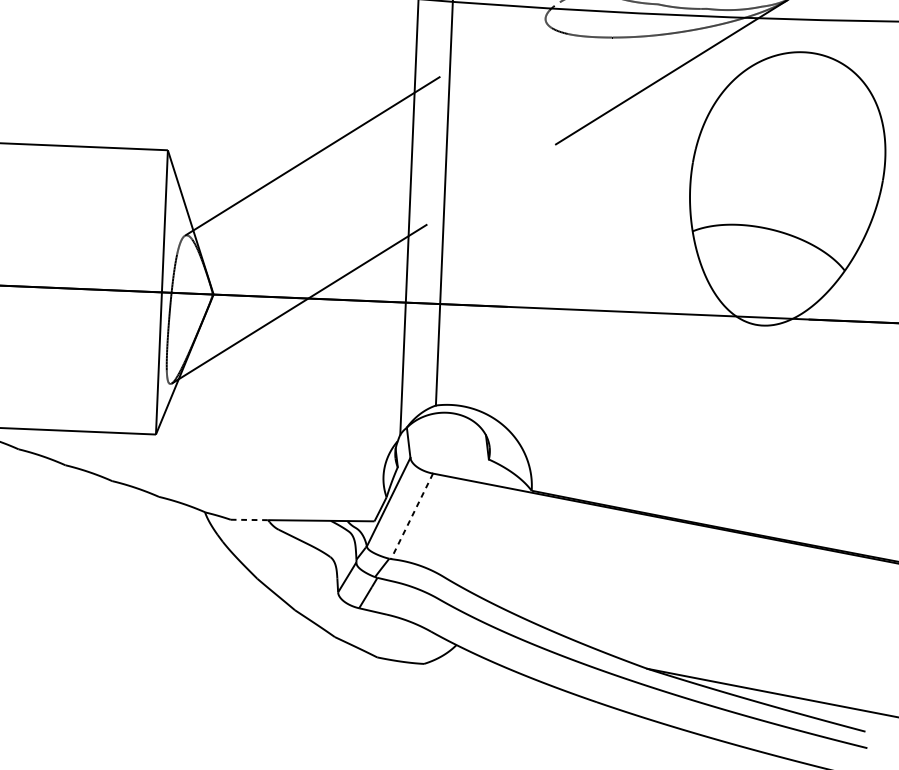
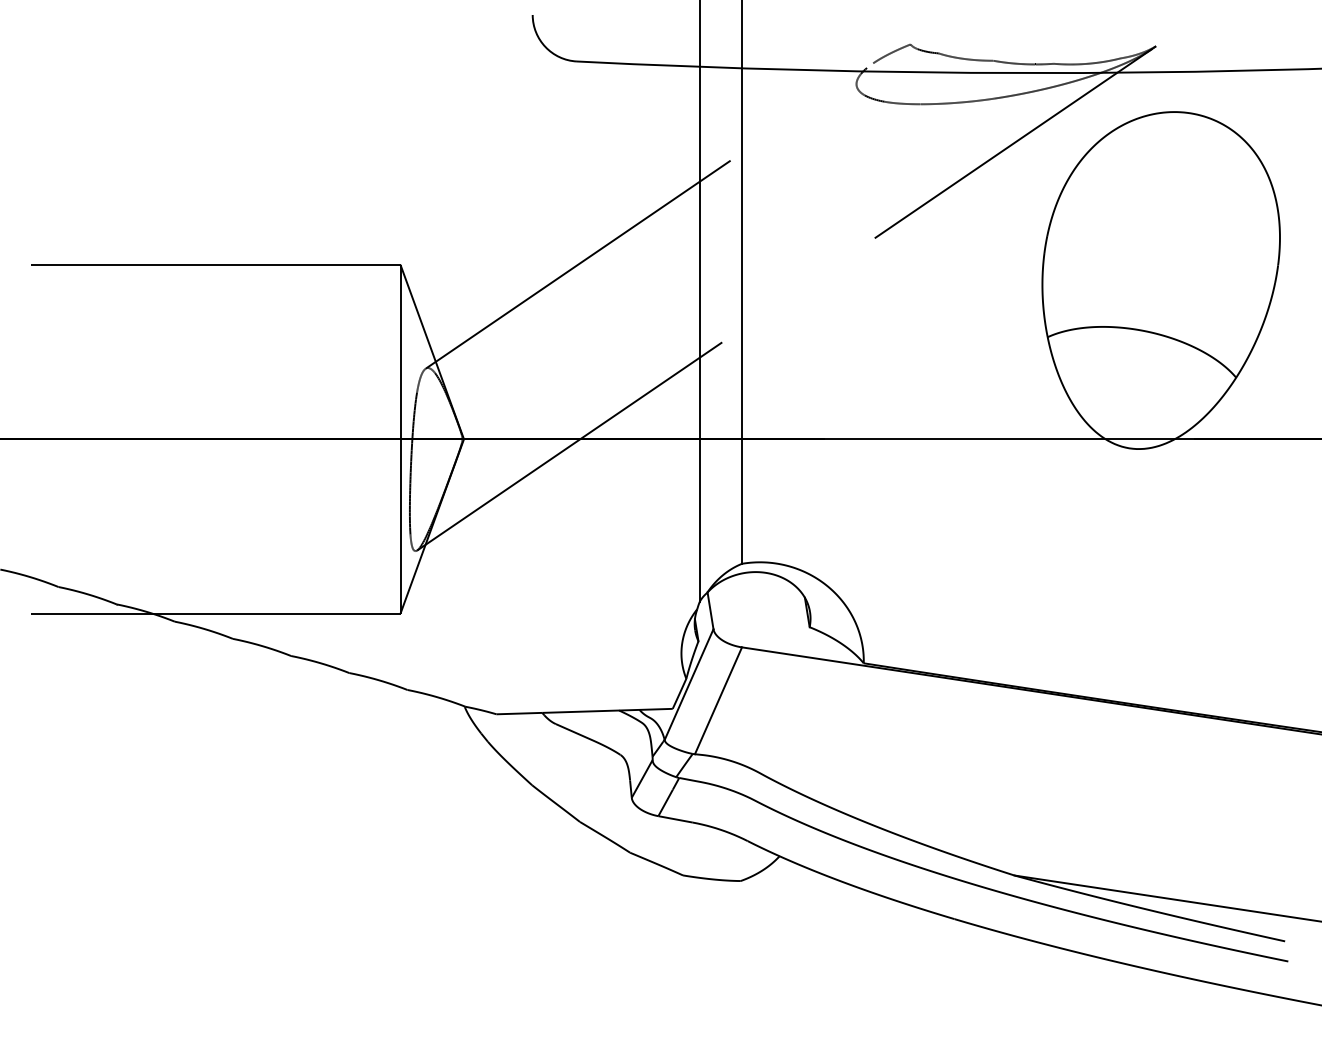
line: (412, 516) -> (718, 701), dashed -> solid
line: (249, 519) -> (519, 713), dashed -> solid

